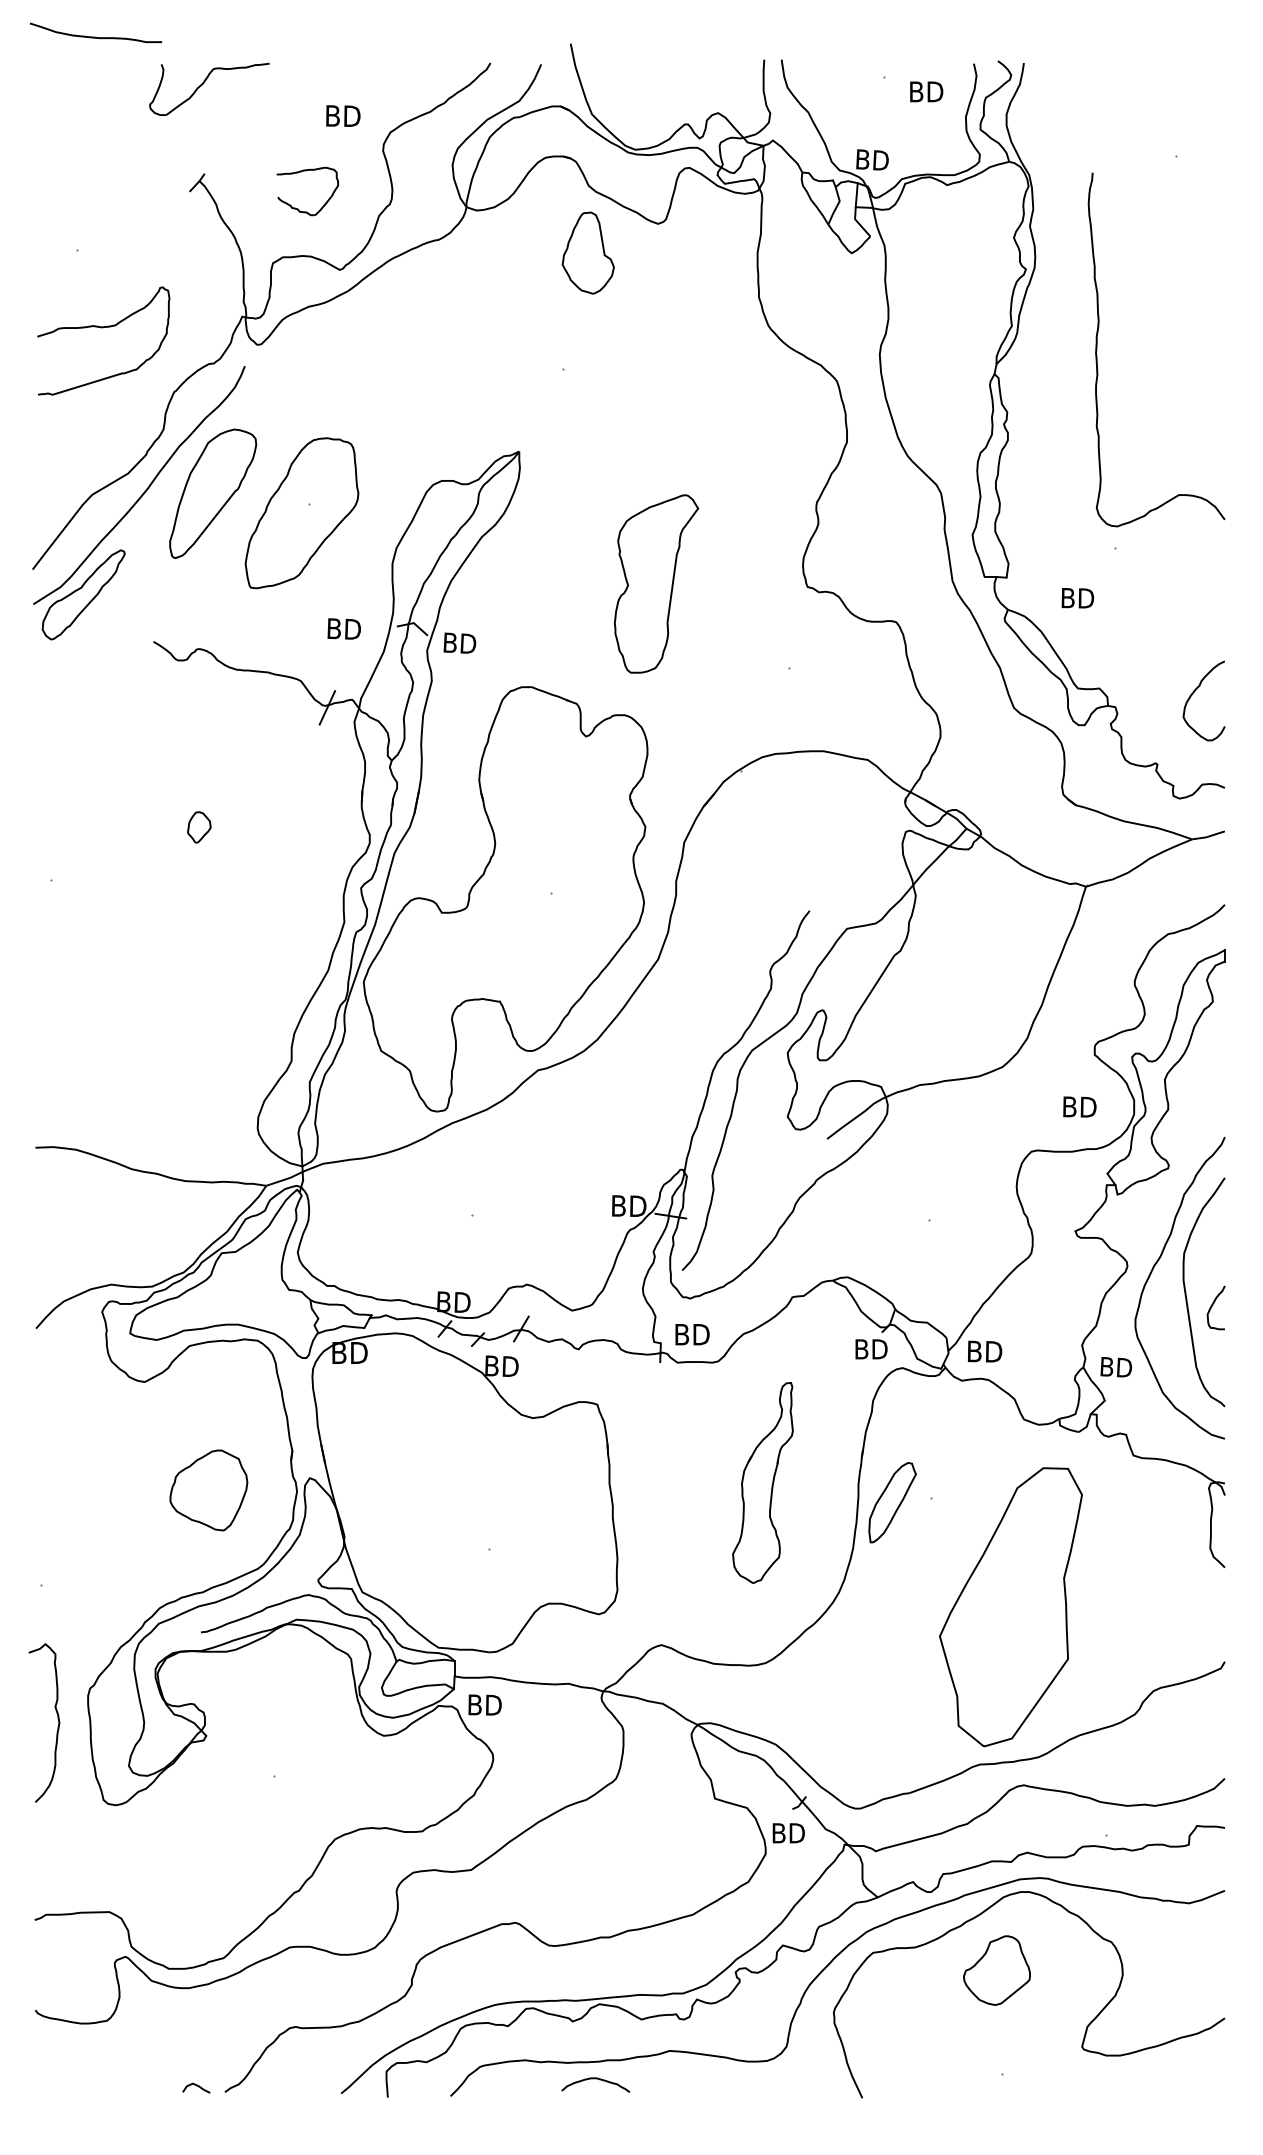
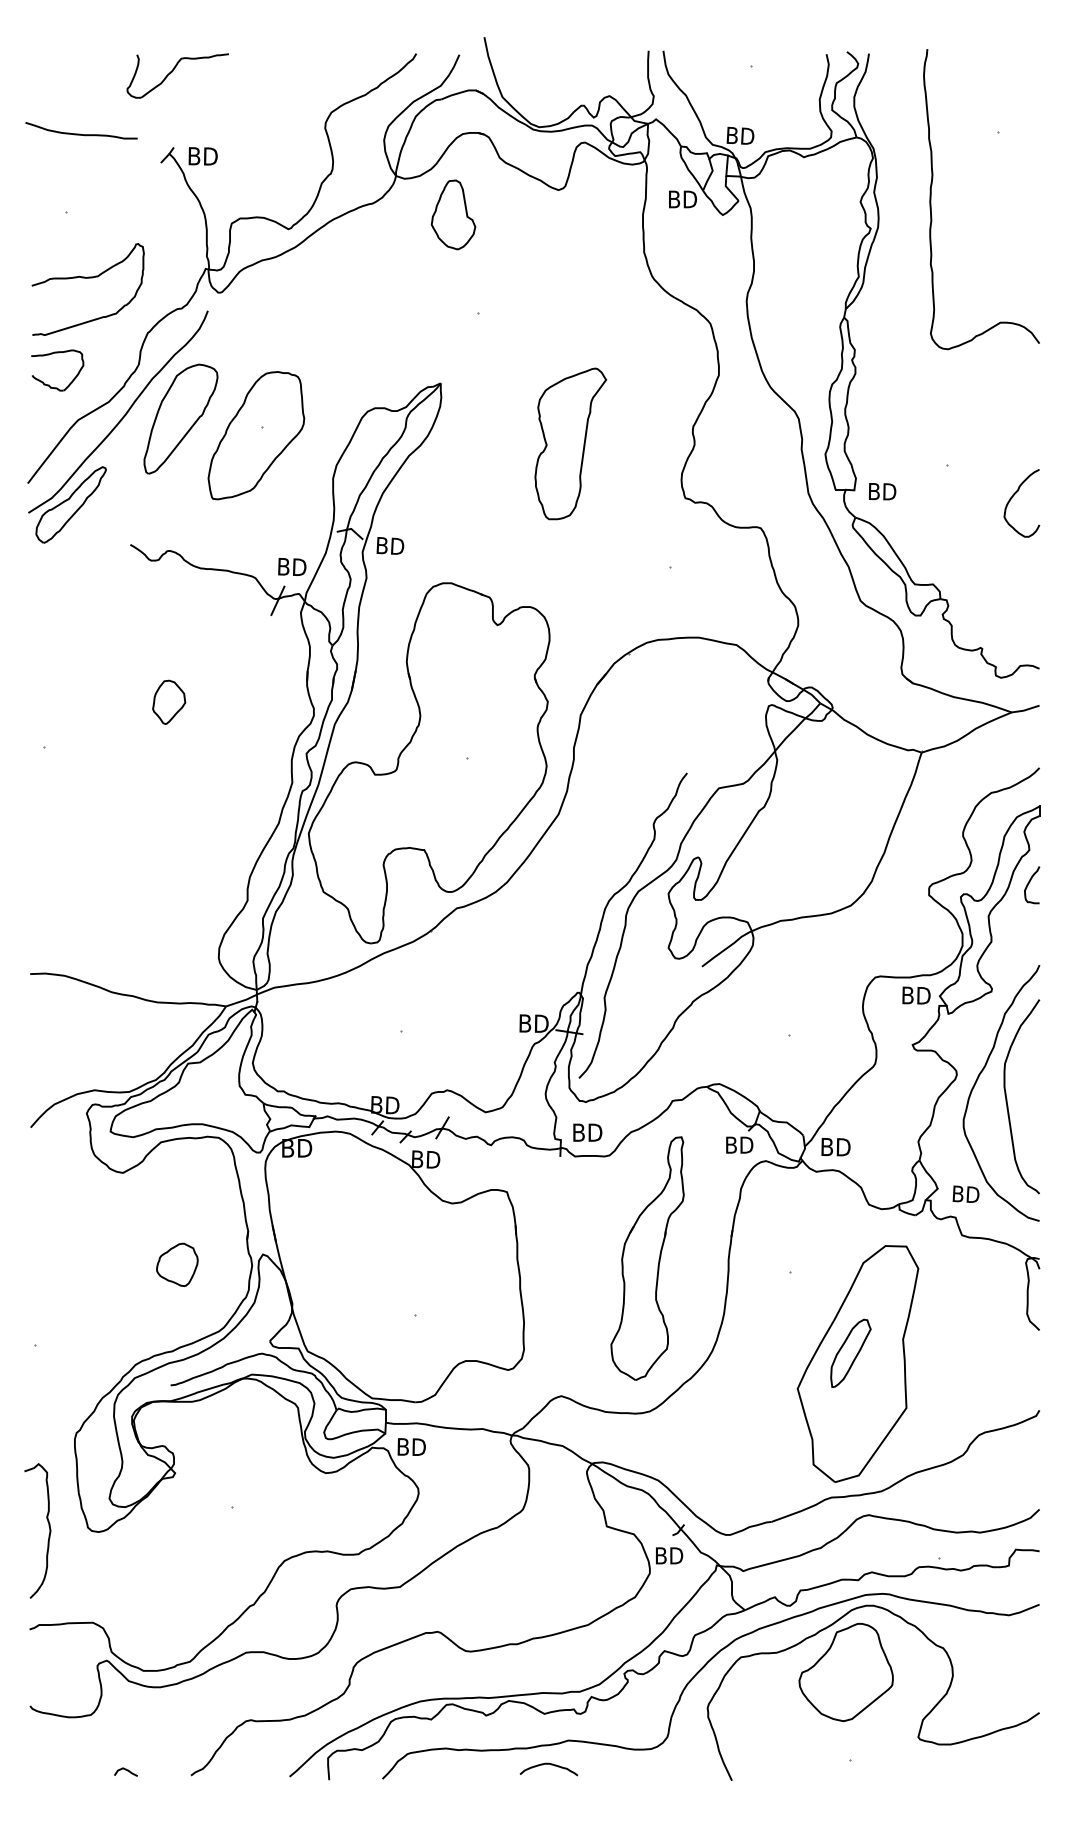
curve: (95, 36) -> (81, 133), moved
text: (926, 91) -> (682, 199), moved
text: (343, 115) -> (203, 155), moved
part: (298, 208) -> (49, 384), moved
part: (587, 252) -> (452, 214), moved
curve: (1097, 349) -> (931, 199), moved
part: (656, 583) -> (570, 443), moved
text: (1077, 598) -> (882, 491), moved
text: (343, 628) -> (291, 566), moved
curve: (1193, 694) -> (1012, 497), moved
part: (199, 827) -> (169, 702), size x1.67
text: (1079, 1106) -> (916, 995), moved
curve: (1213, 1305) -> (1029, 883), moved
text: (1115, 1367) -> (965, 1194), moved
part: (762, 1482) -> (647, 1258), size x1.43
part: (208, 1490) -> (177, 1264), size x0.62
part: (892, 1502) -> (850, 1353), moved
curve: (57, 1718) -> (48, 1527), moved
part: (996, 1970) -> (845, 1672), size x1.67
curve: (595, 2079) -> (548, 1764), moved
curve: (196, 2086) -> (126, 1770), moved

